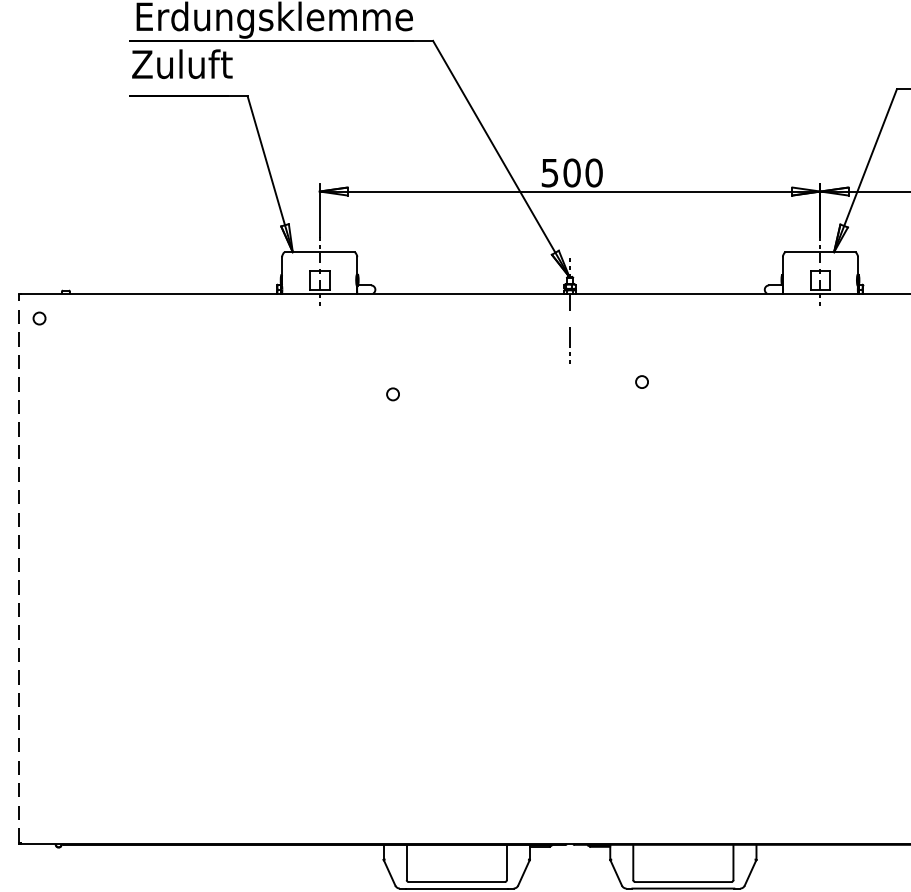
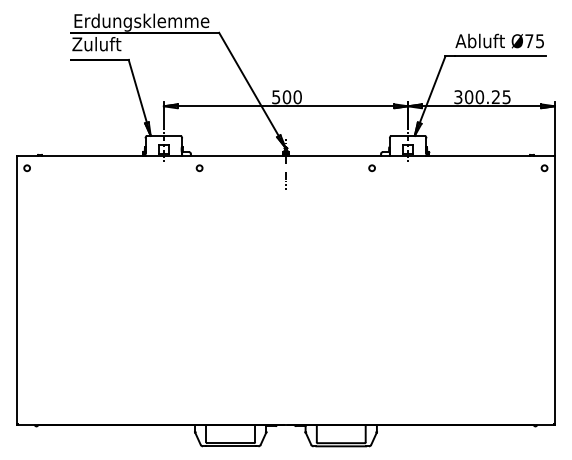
circle: (640, 382) -> (371, 168), moved
circle: (392, 394) -> (199, 168), moved
line: (19, 567) -> (17, 289), dashed -> solid

